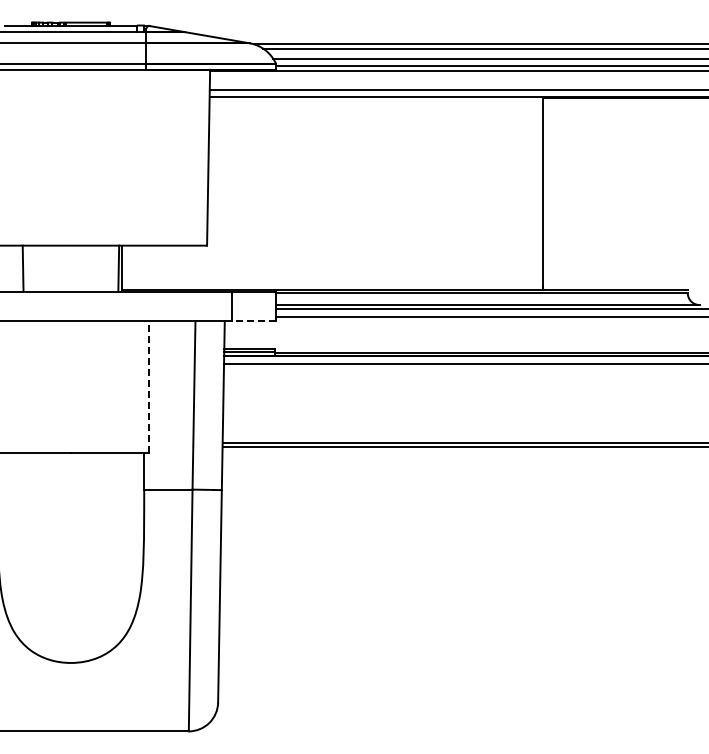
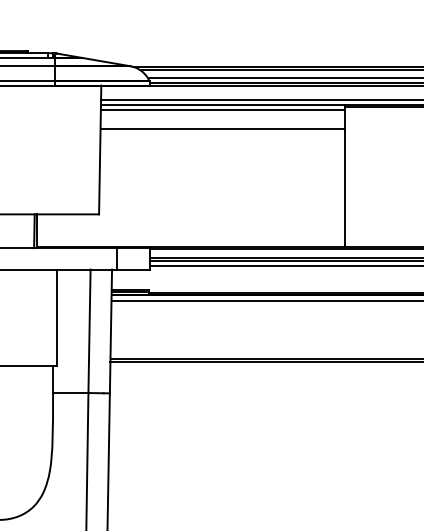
line: (375, 103) -> (222, 110), added
line: (375, 128) -> (222, 128), added
line: (254, 321) -> (133, 269), dashed -> solid
line: (149, 387) -> (56, 318), dashed -> solid

